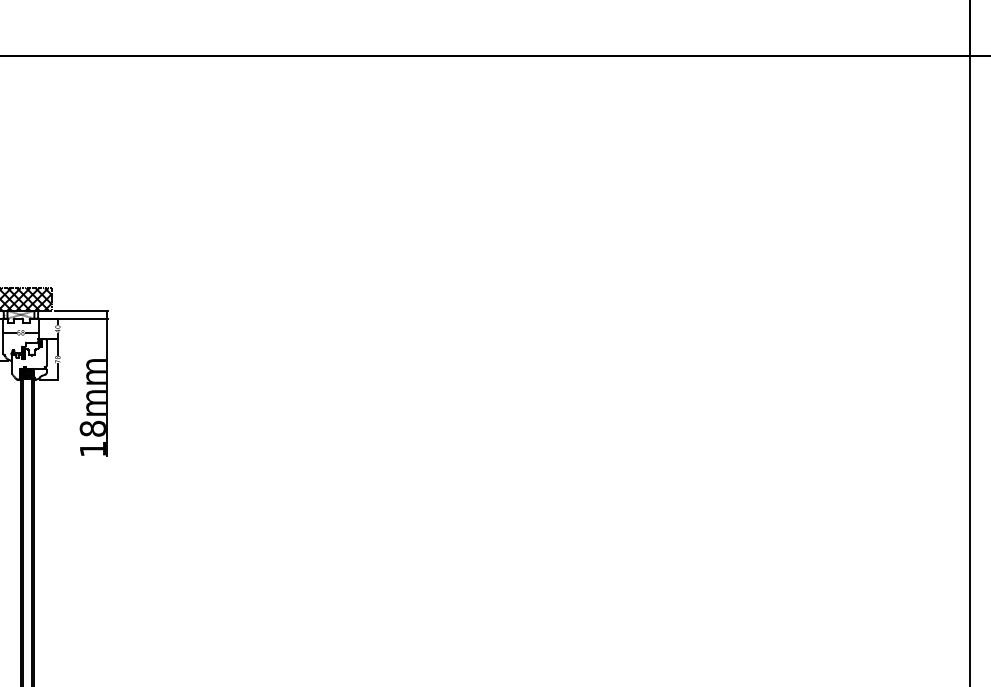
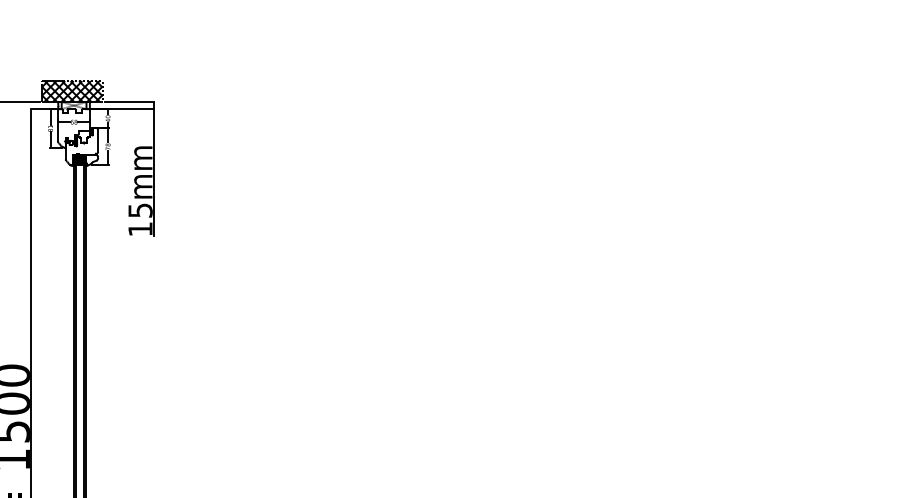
text: (92, 428) -> (139, 210), 18mm -> 15mm

